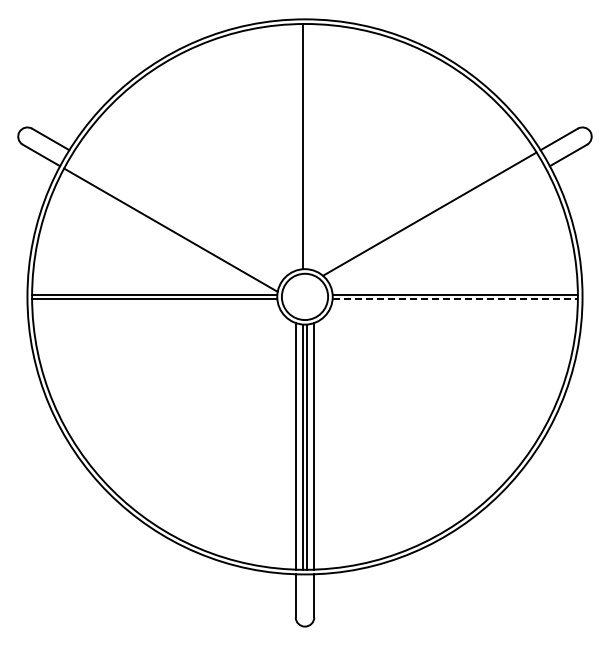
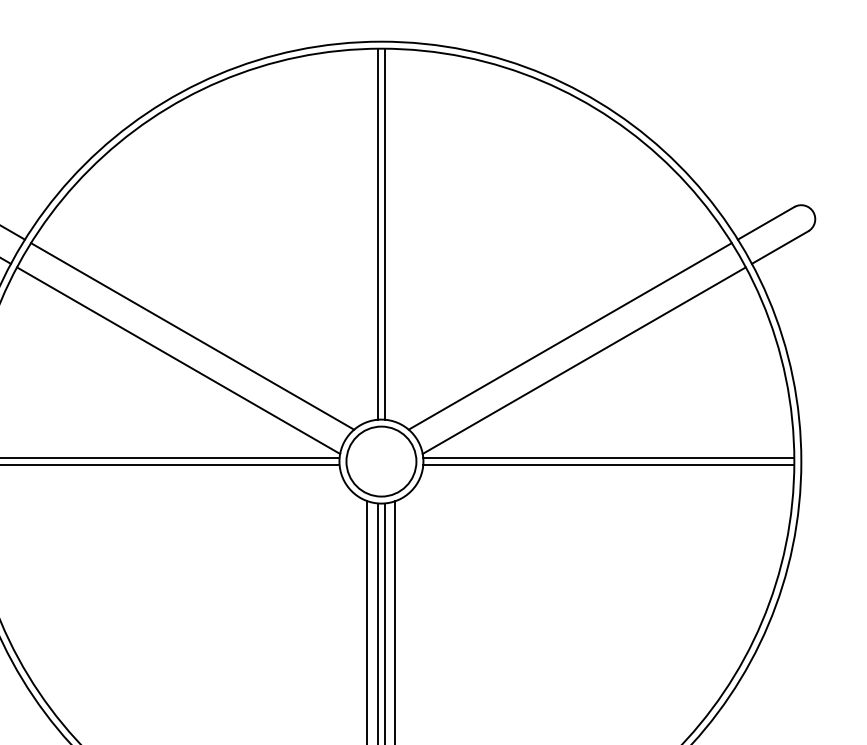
line: (307, 146) -> (385, 234), added
line: (179, 213) -> (191, 335), added
line: (438, 229) -> (583, 359), added
line: (455, 299) -> (609, 465), dashed -> solid

